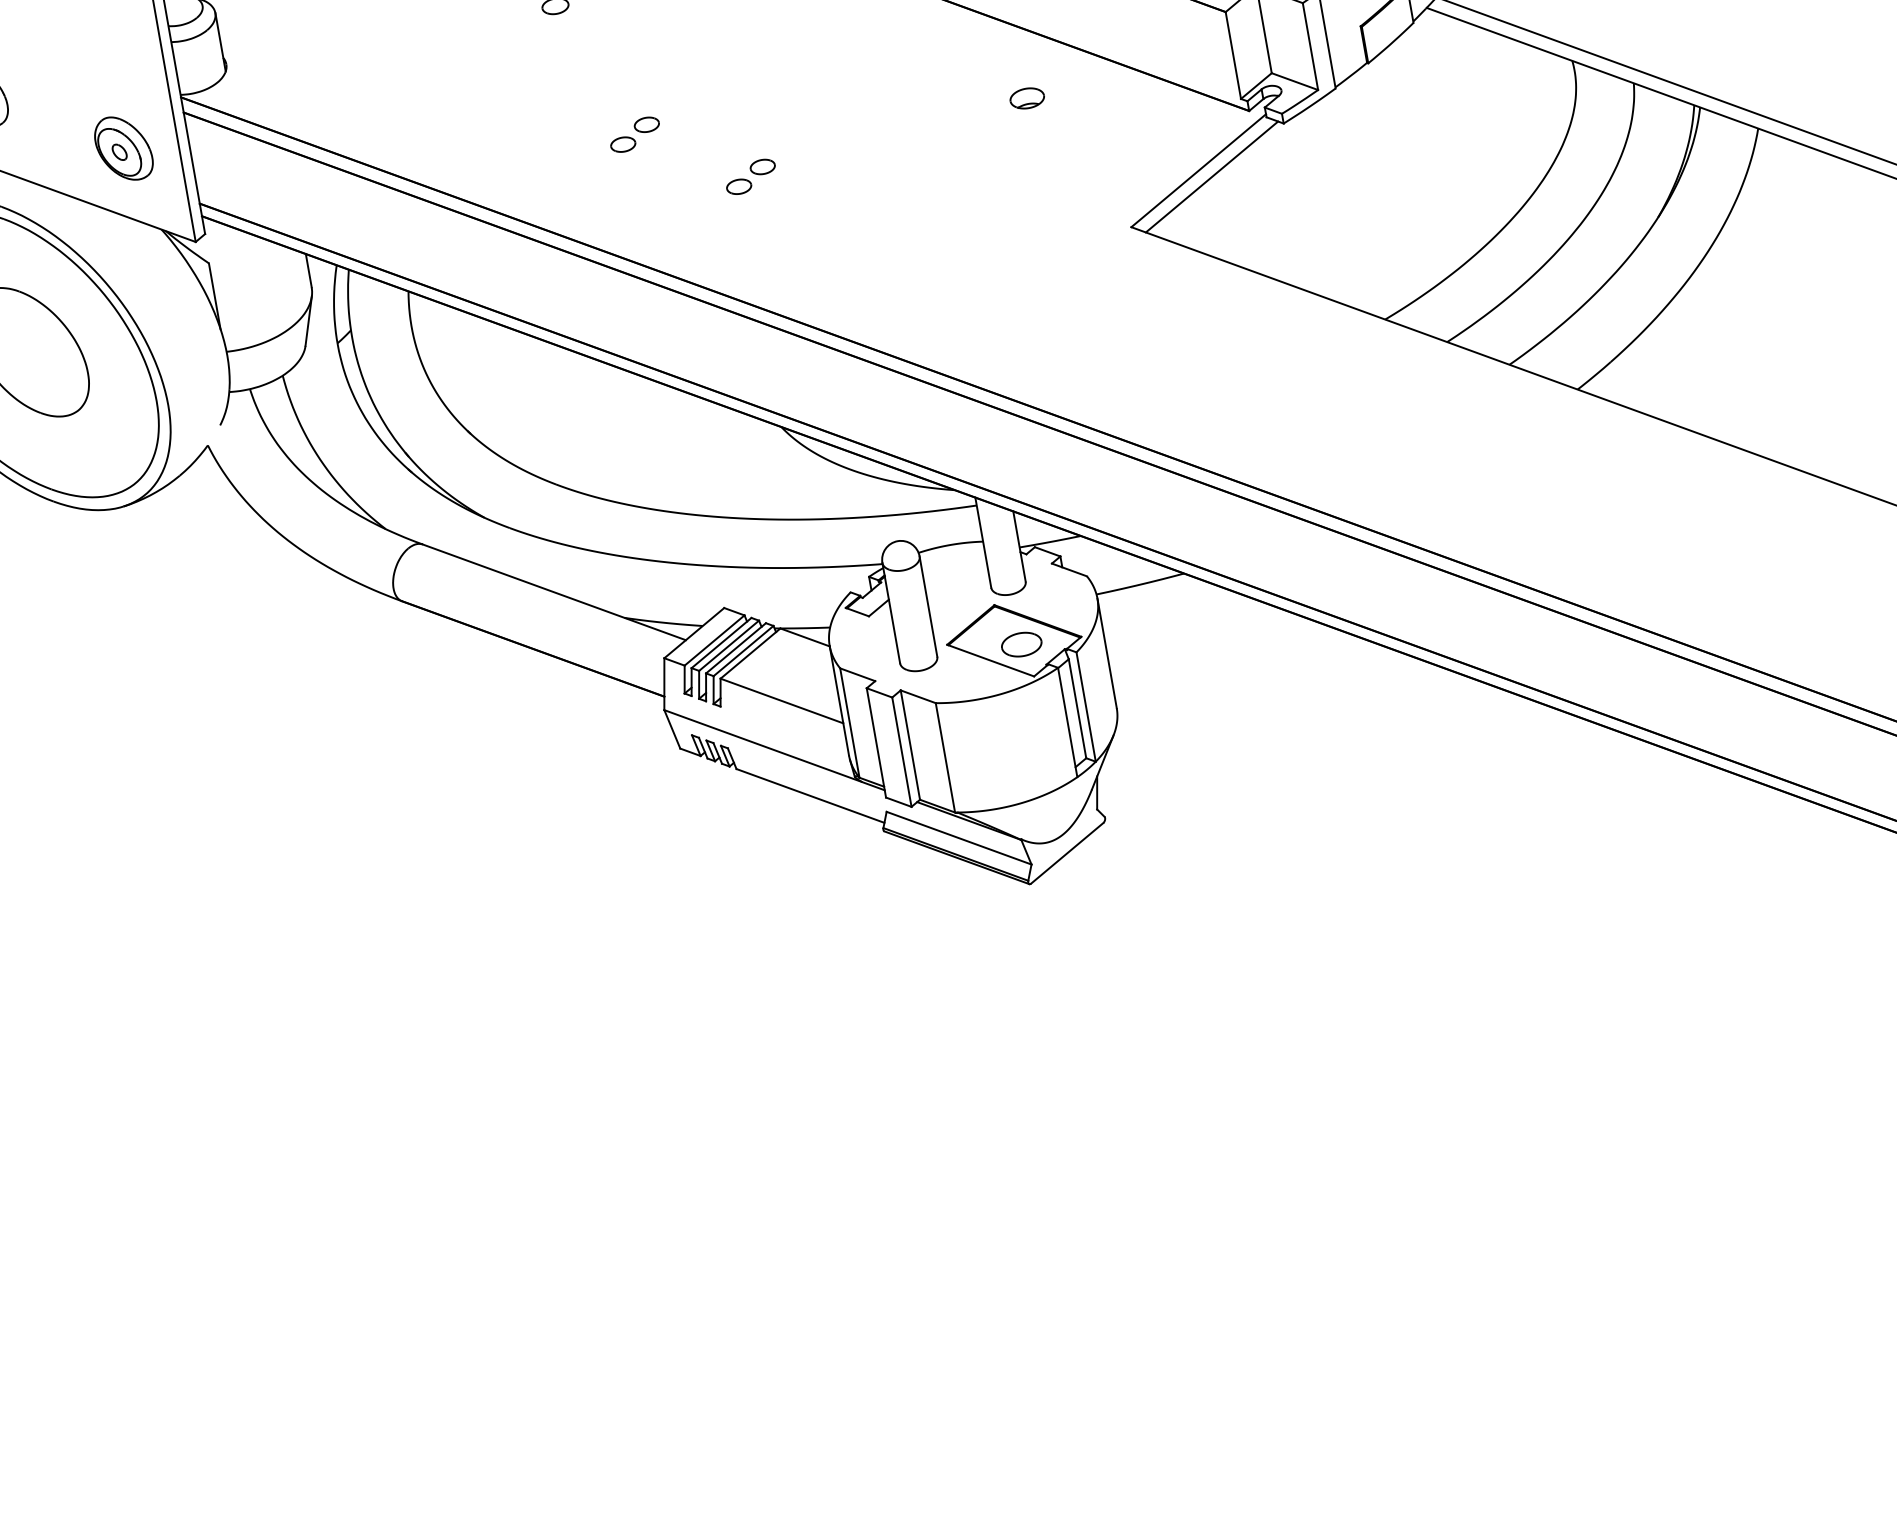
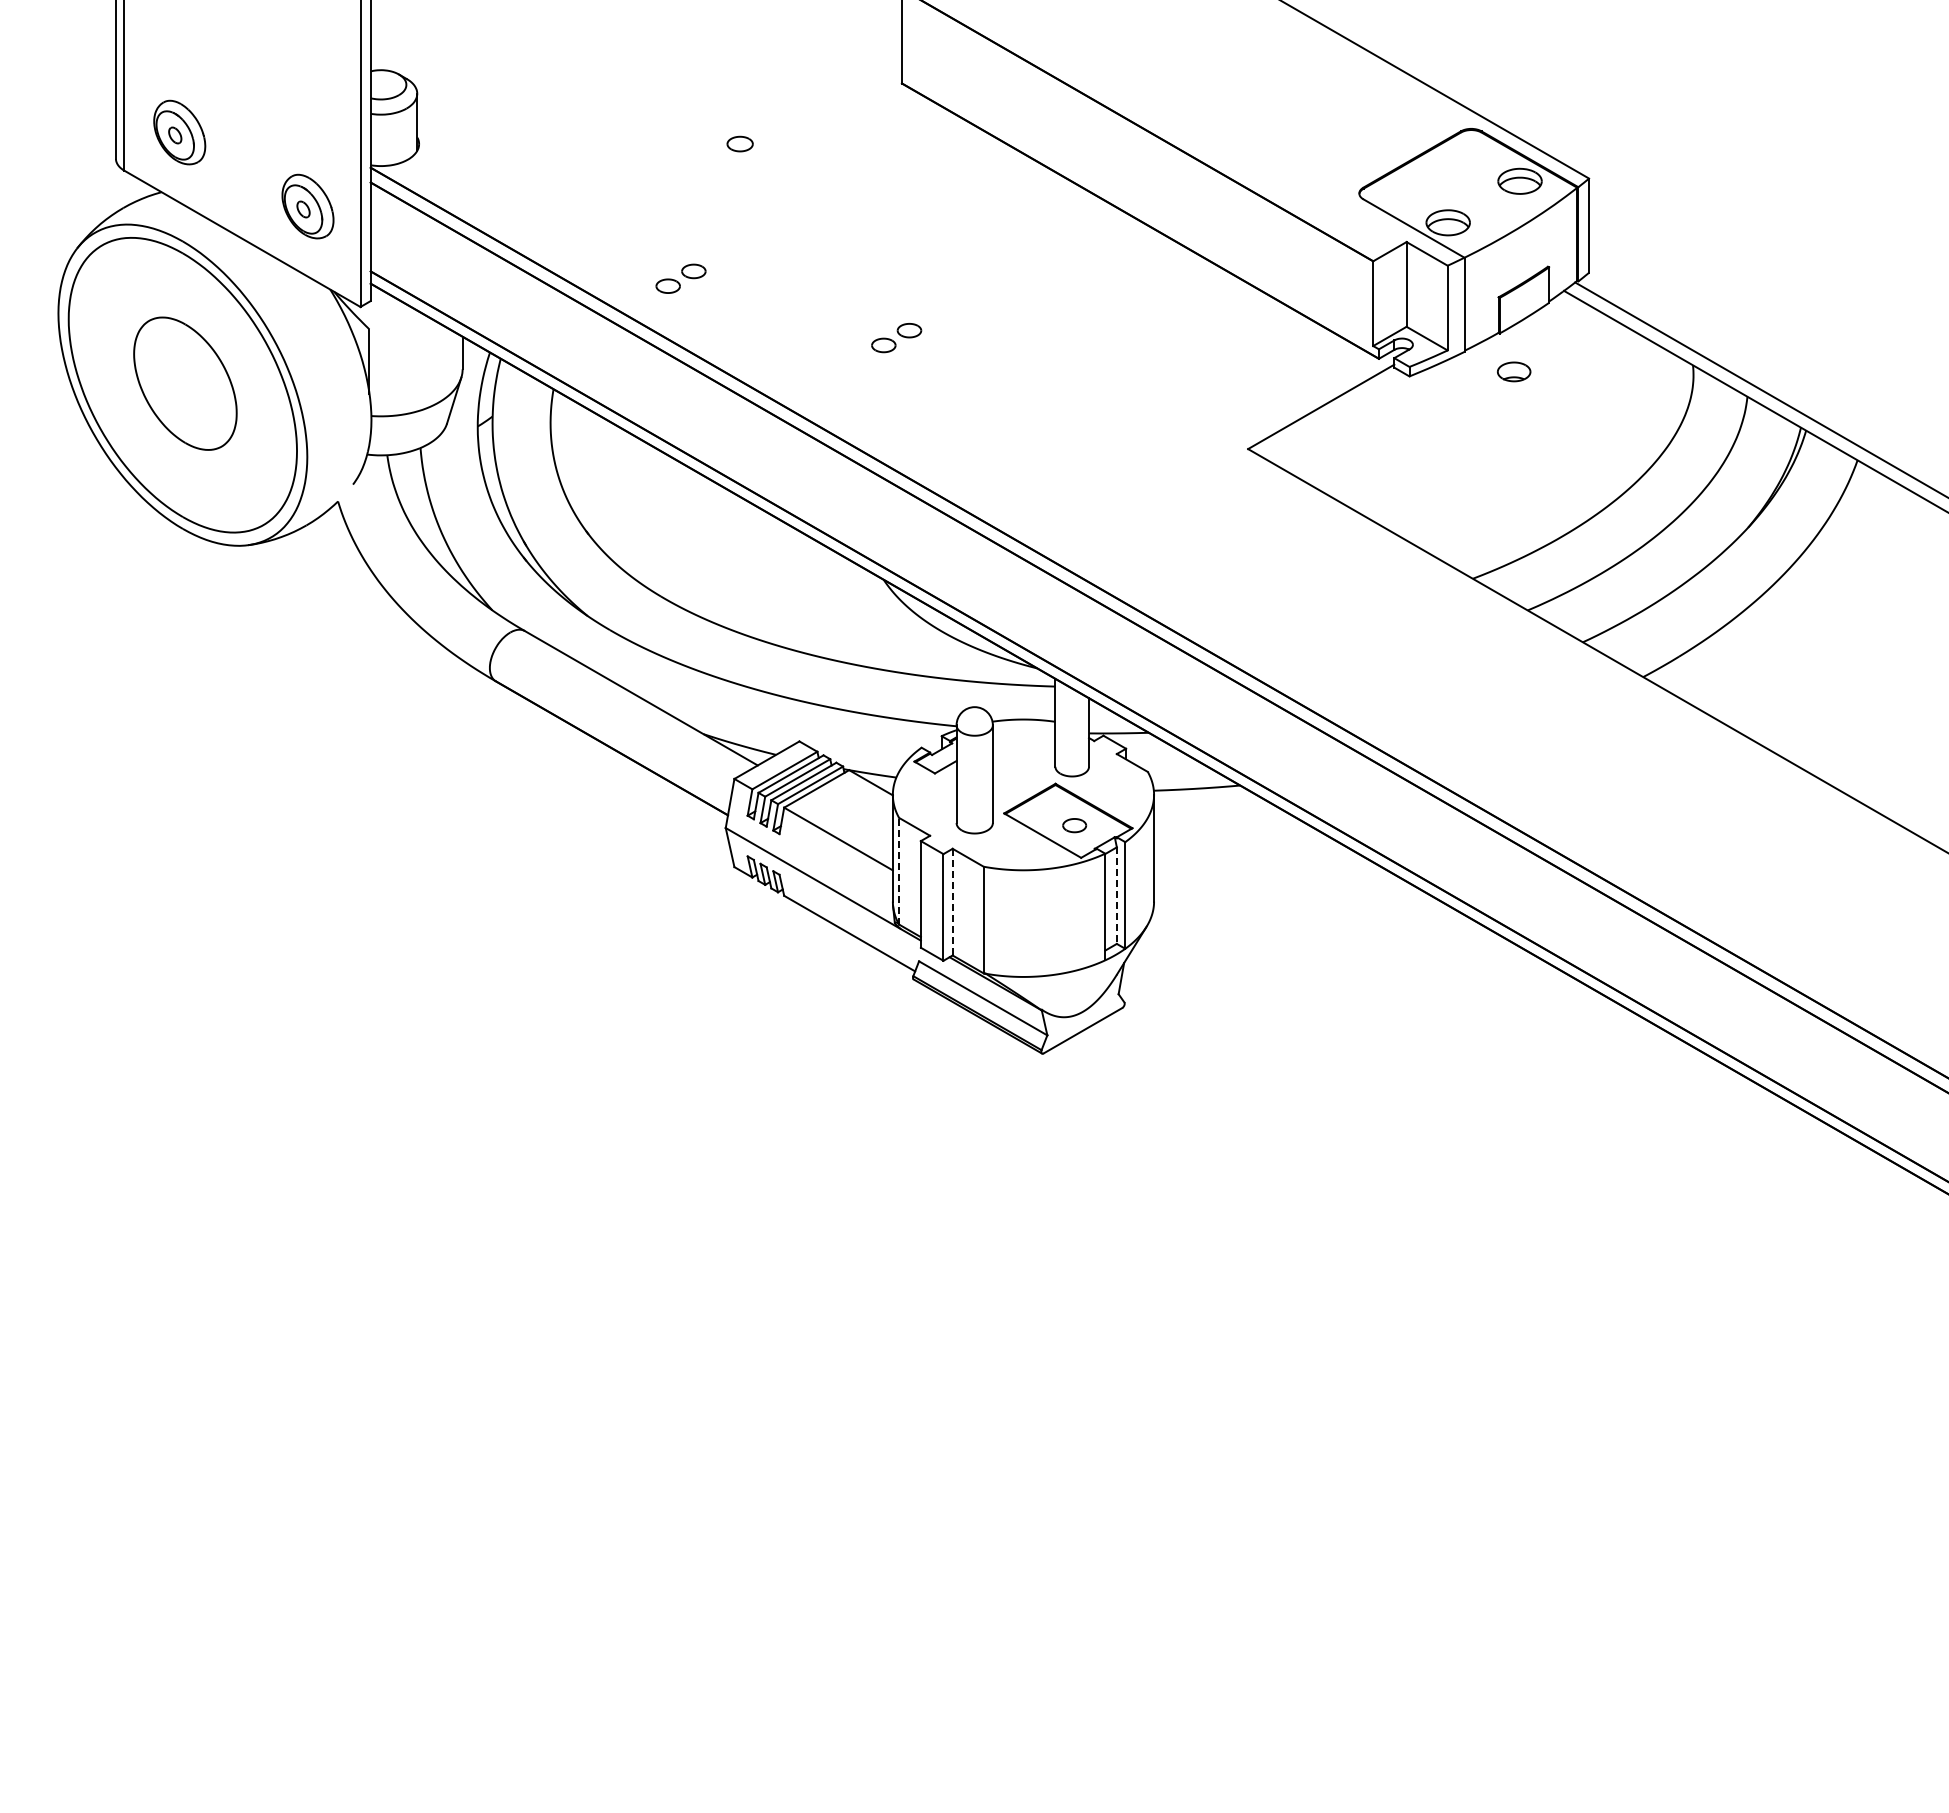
part: (1027, 97) -> (1514, 371), moved
part: (634, 134) -> (680, 278), moved
line: (1211, 176) -> (1332, 414), removed
part: (1021, 644) -> (1074, 825), size x0.6
line: (1077, 709) -> (1116, 896), solid -> dashed
line: (850, 722) -> (899, 870), solid -> dashed
line: (910, 744) -> (952, 901), solid -> dashed

